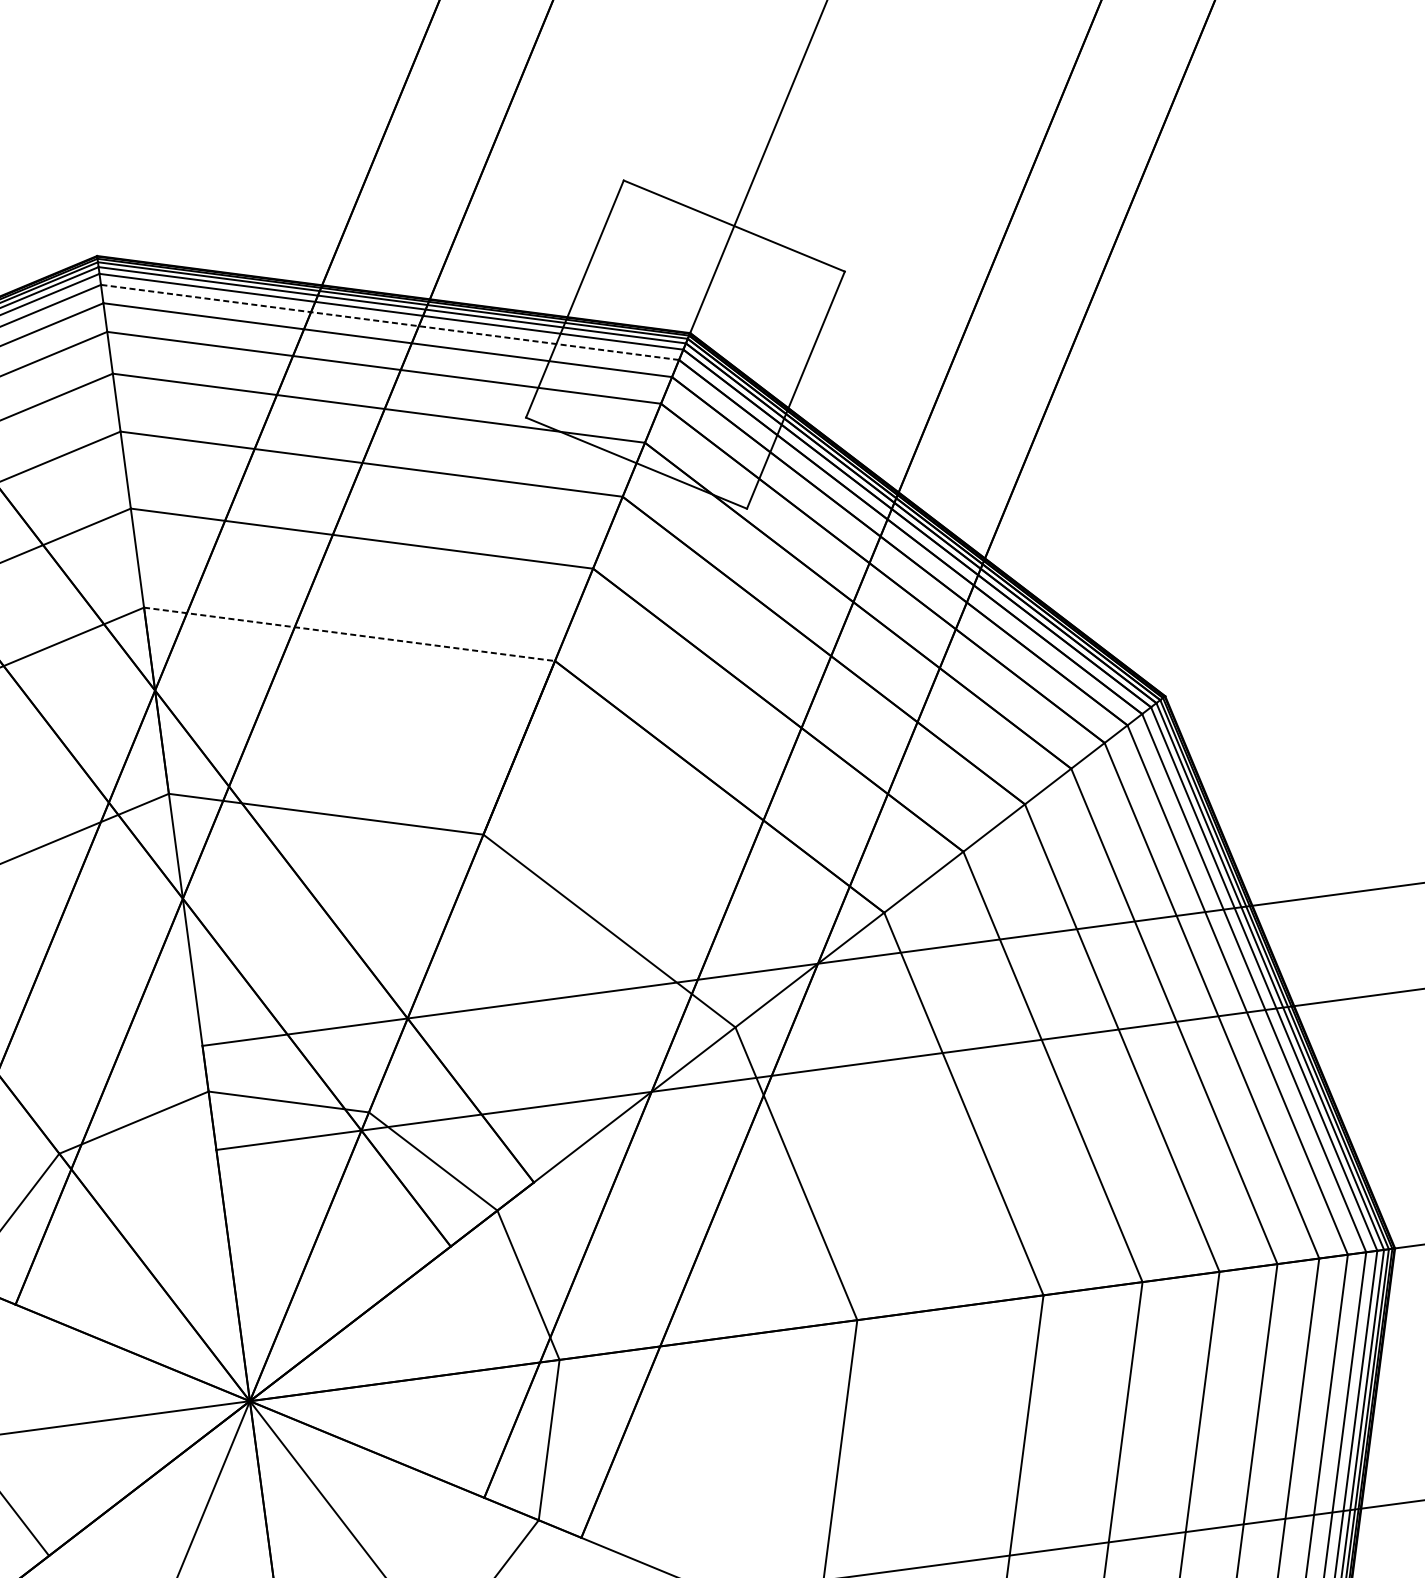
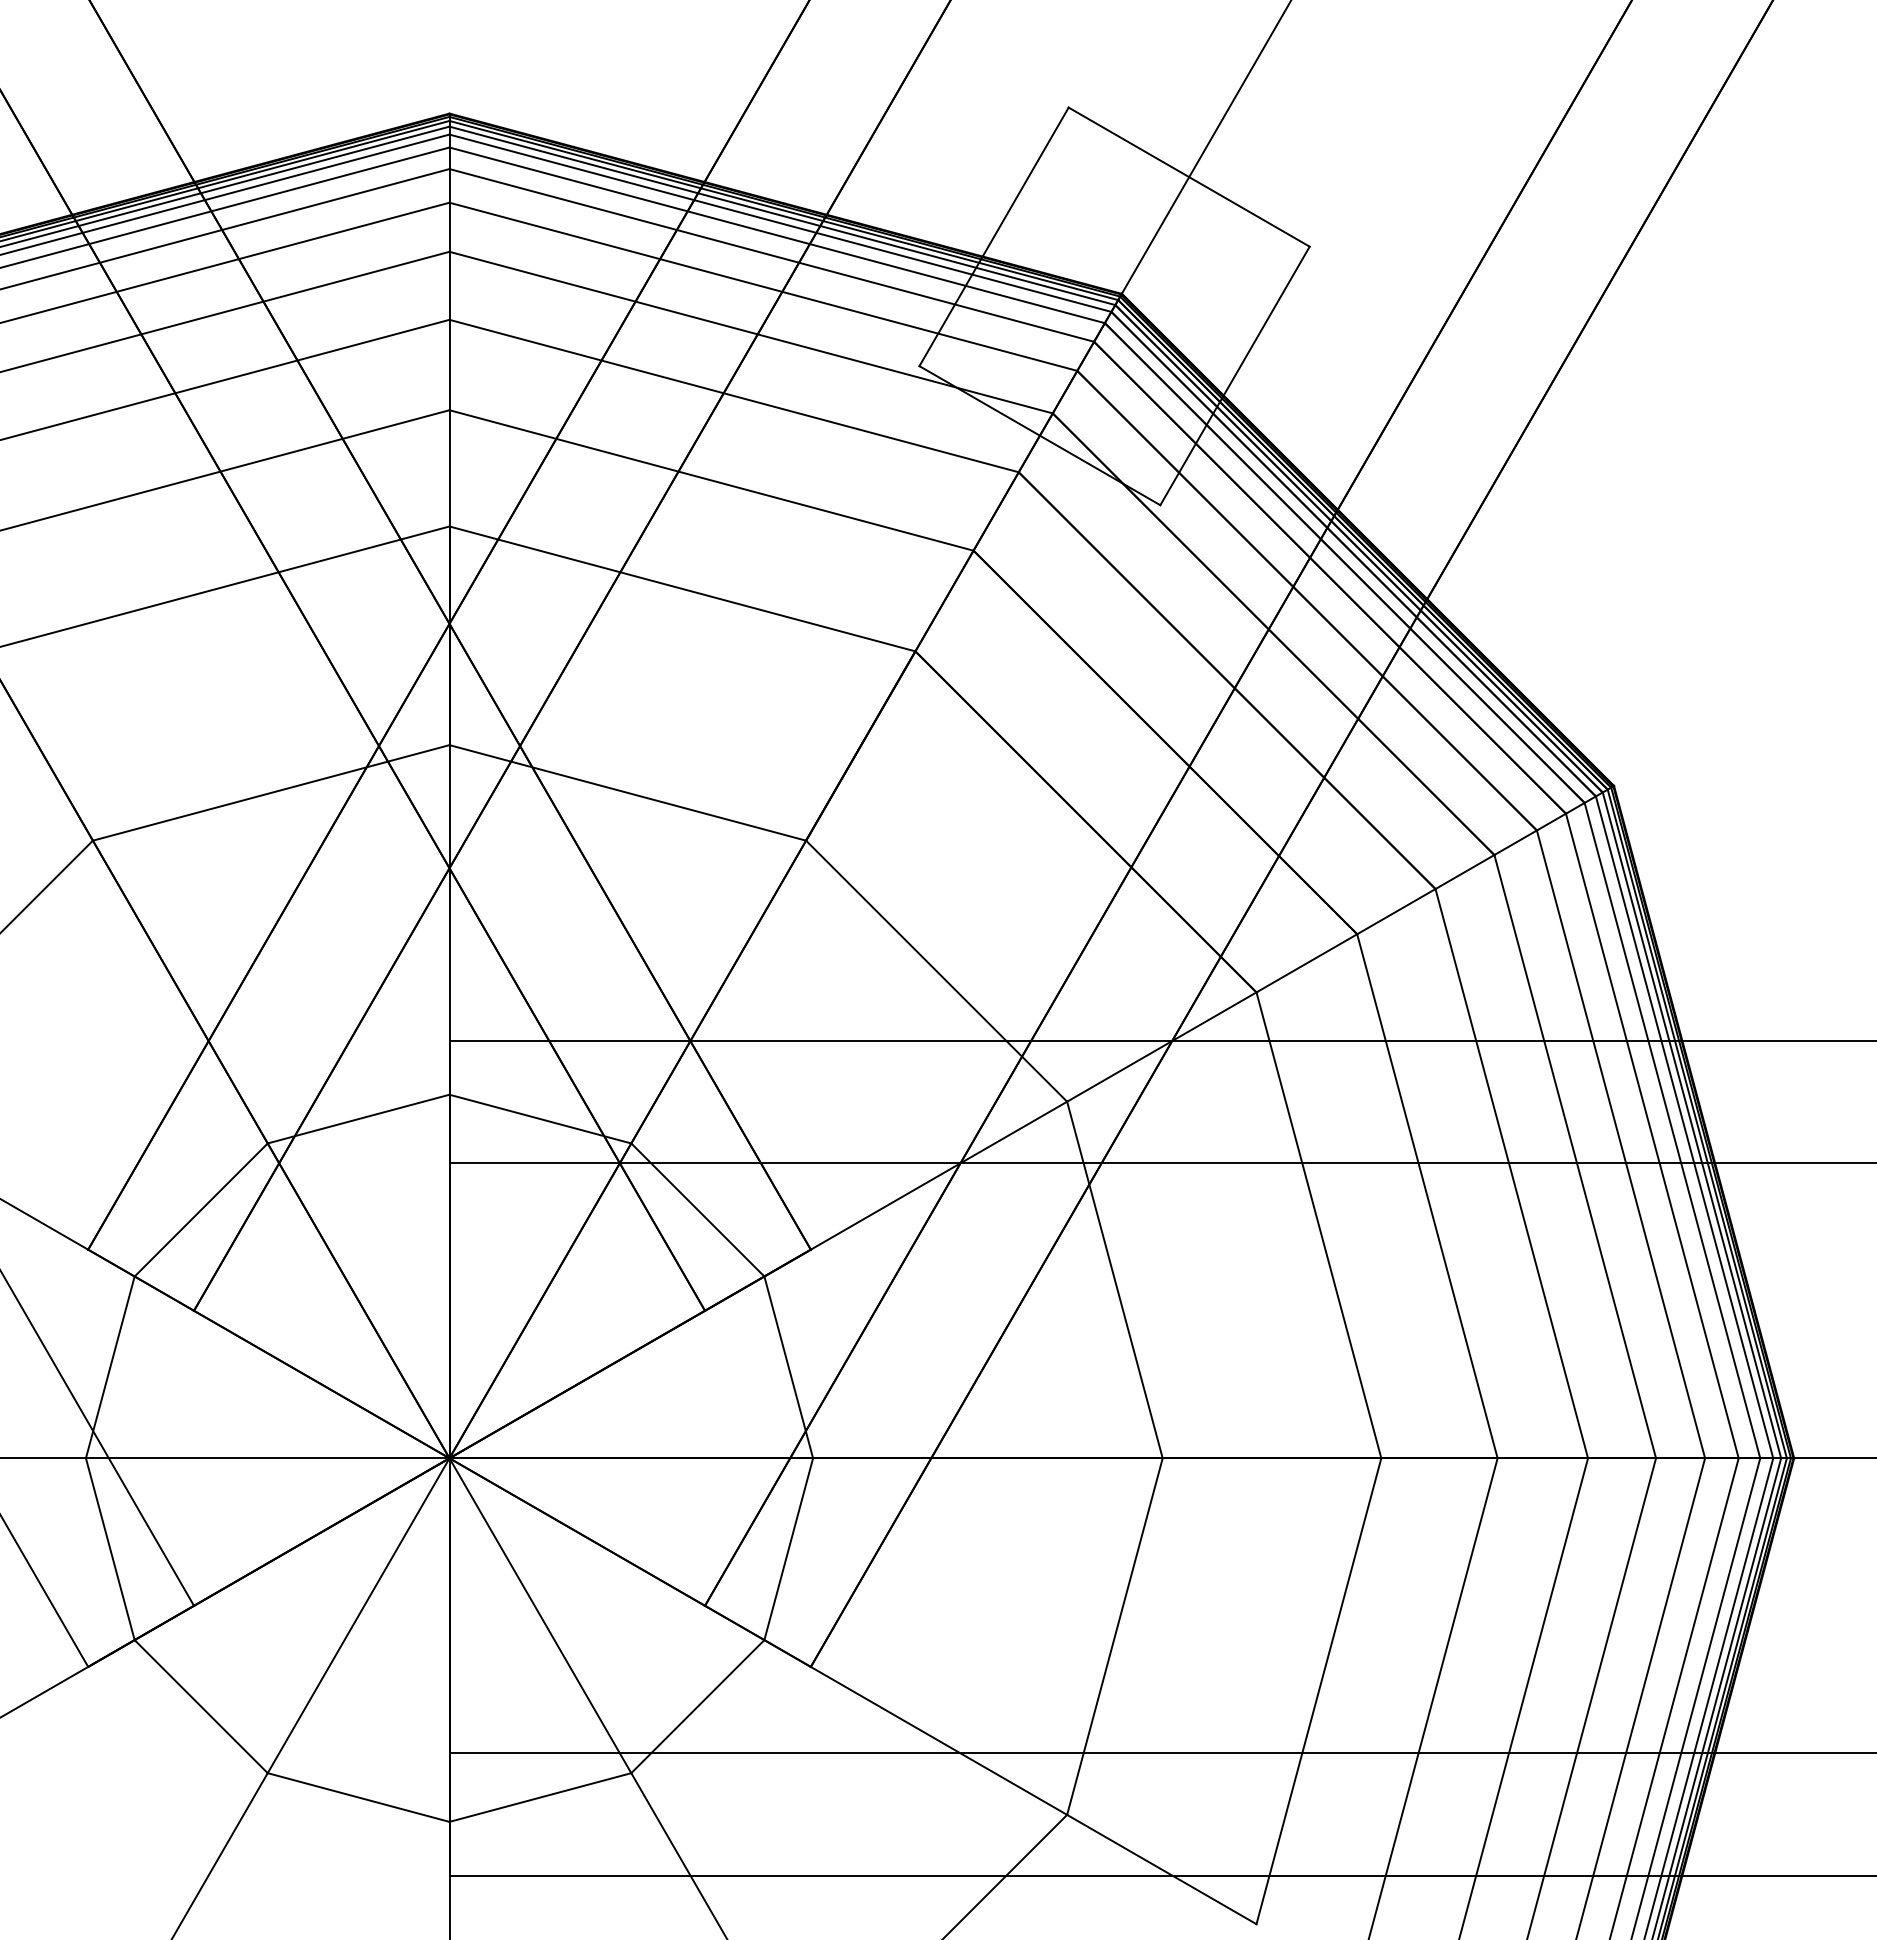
line: (389, 322) -> (776, 235), dashed -> solid
line: (349, 634) -> (682, 589), dashed -> solid

